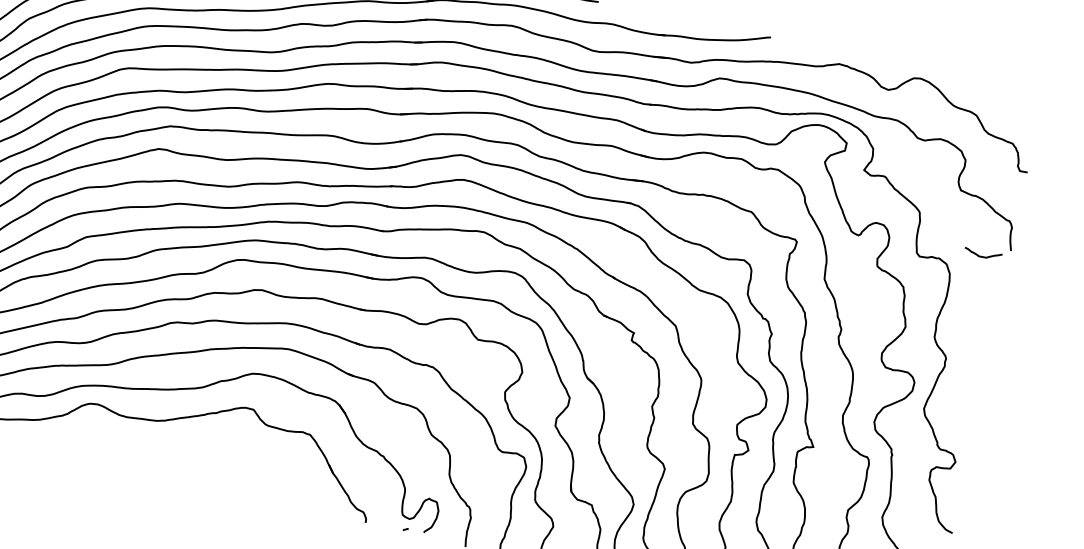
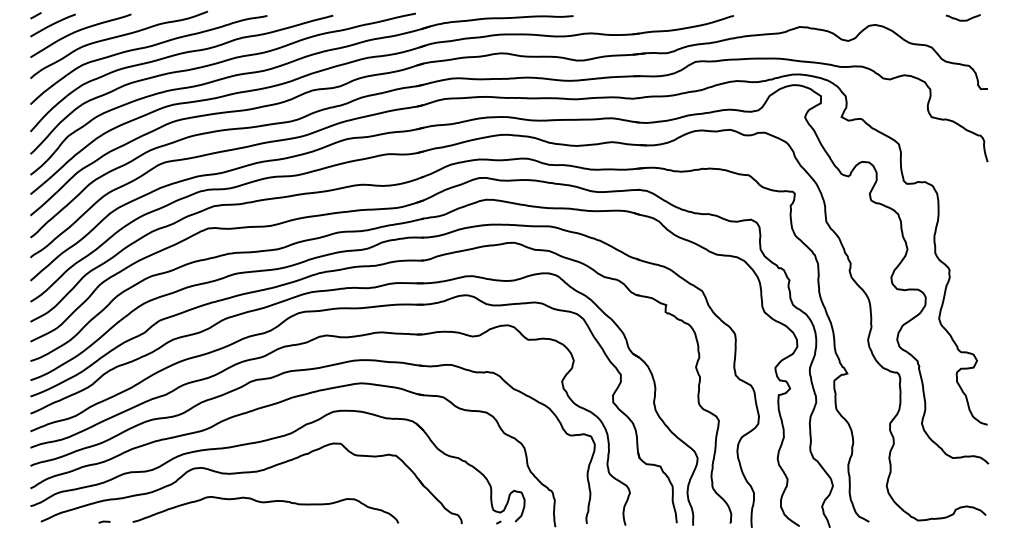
curve: (981, 255) -> (962, 19), moved
curve: (159, 457) -> (265, 503), added

